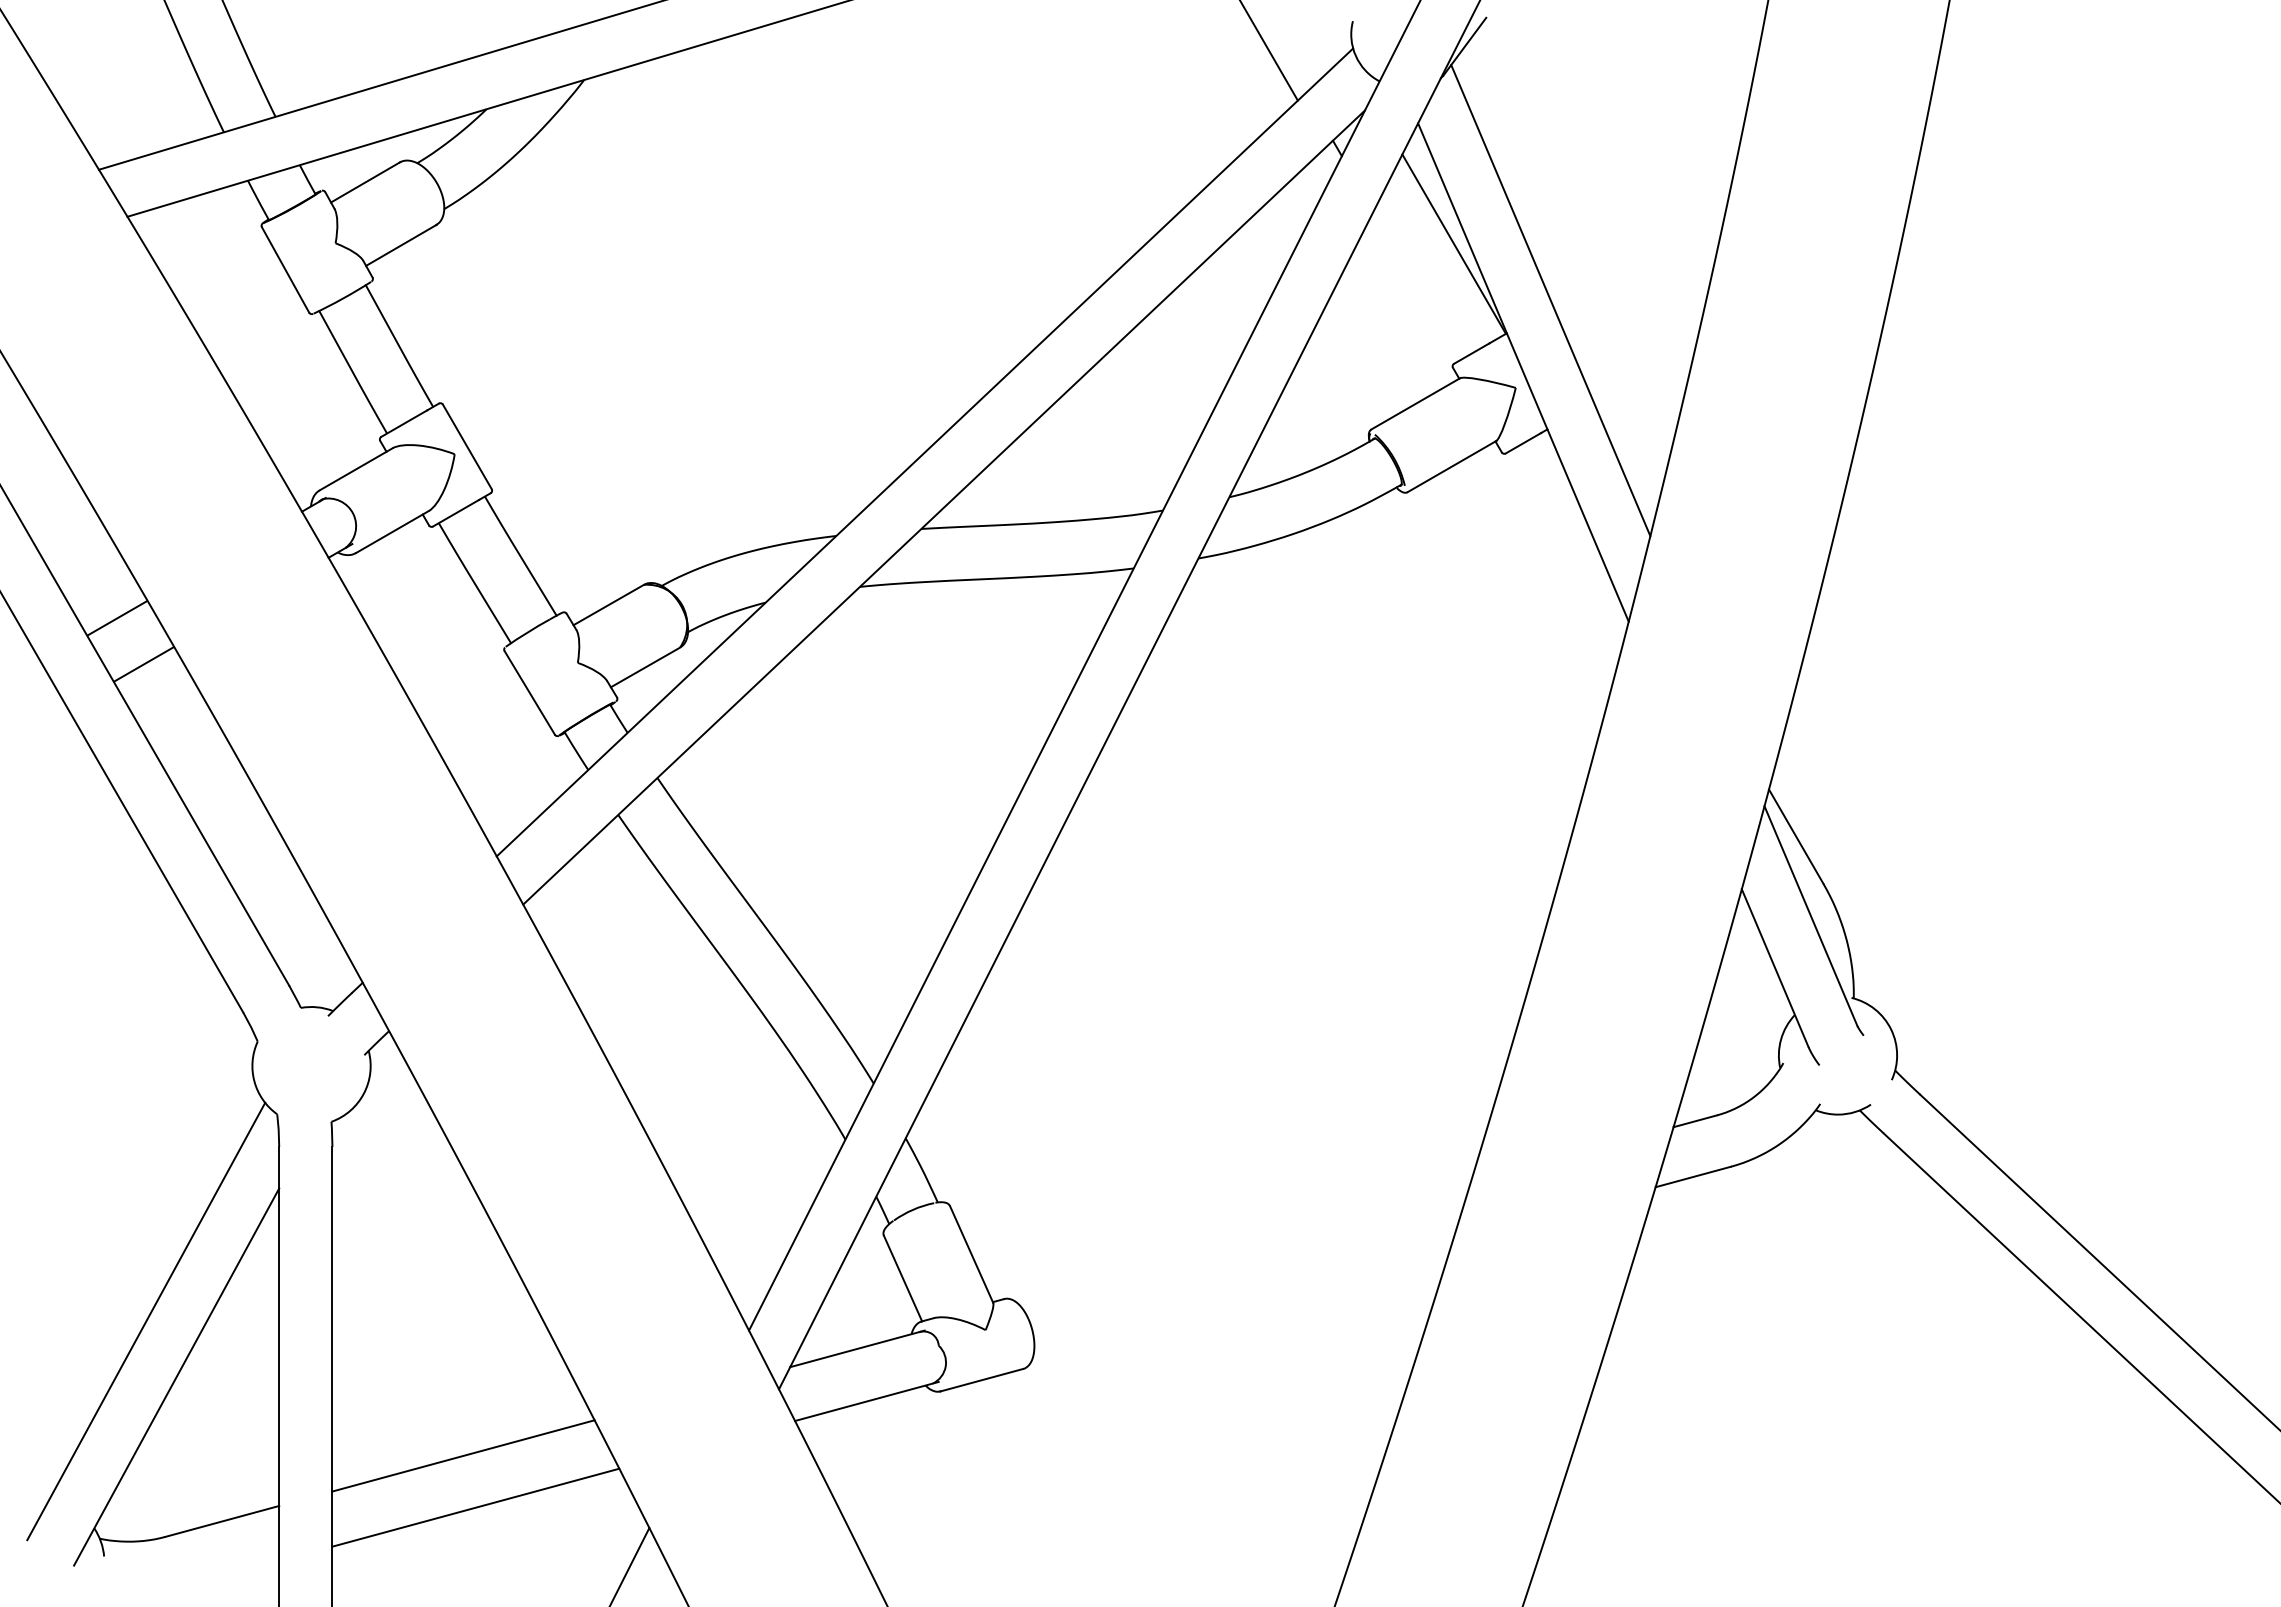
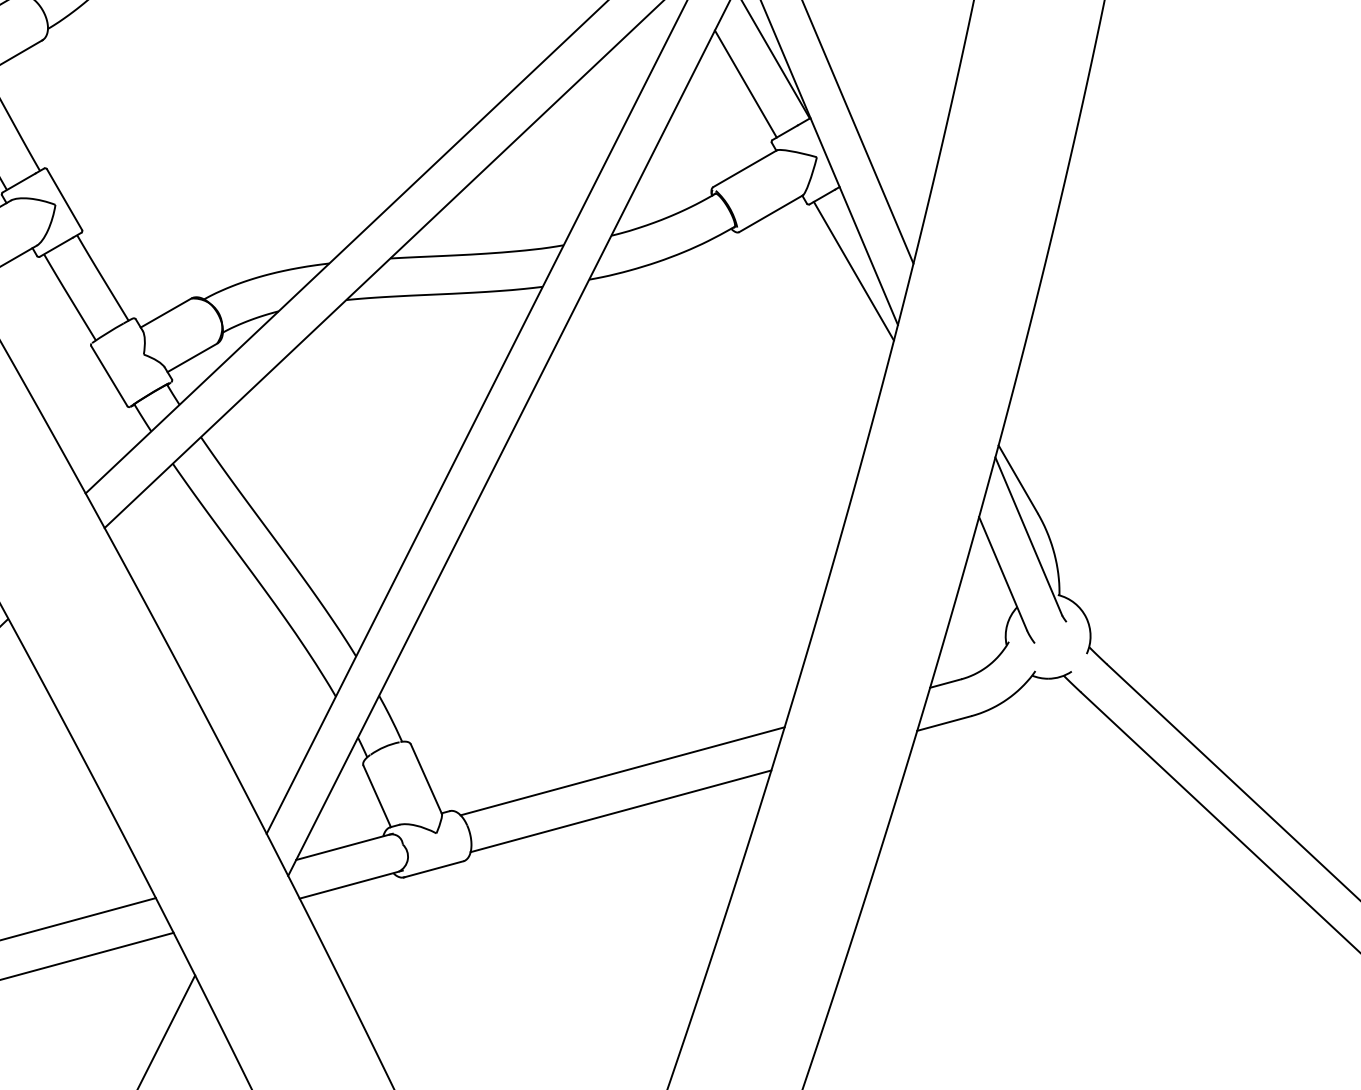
line: (1416, 285) -> (745, 83), added
line: (1567, 546) -> (854, 271), added
line: (1244, 1243) -> (622, 771), added
line: (1242, 1299) -> (620, 811), added

